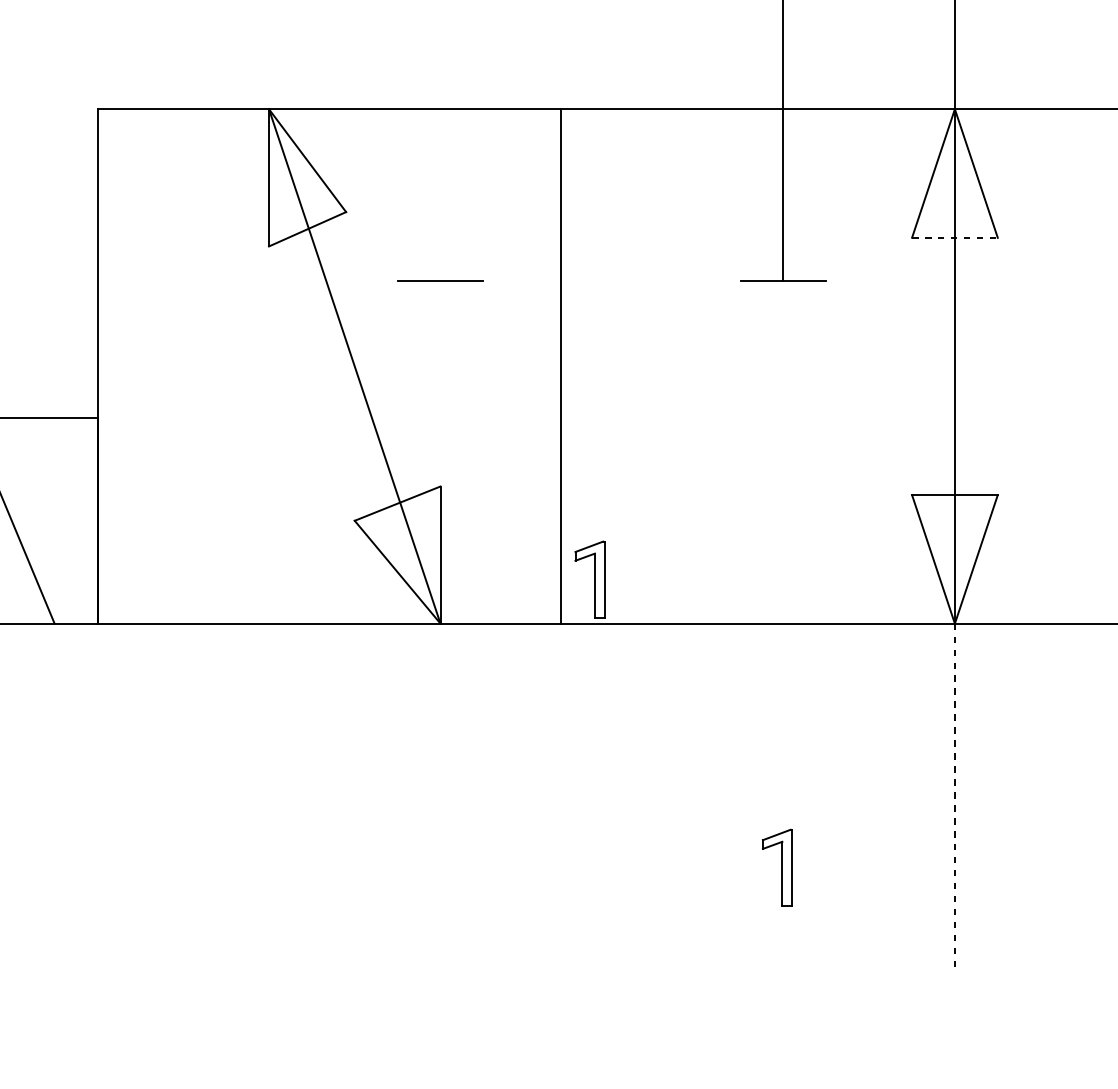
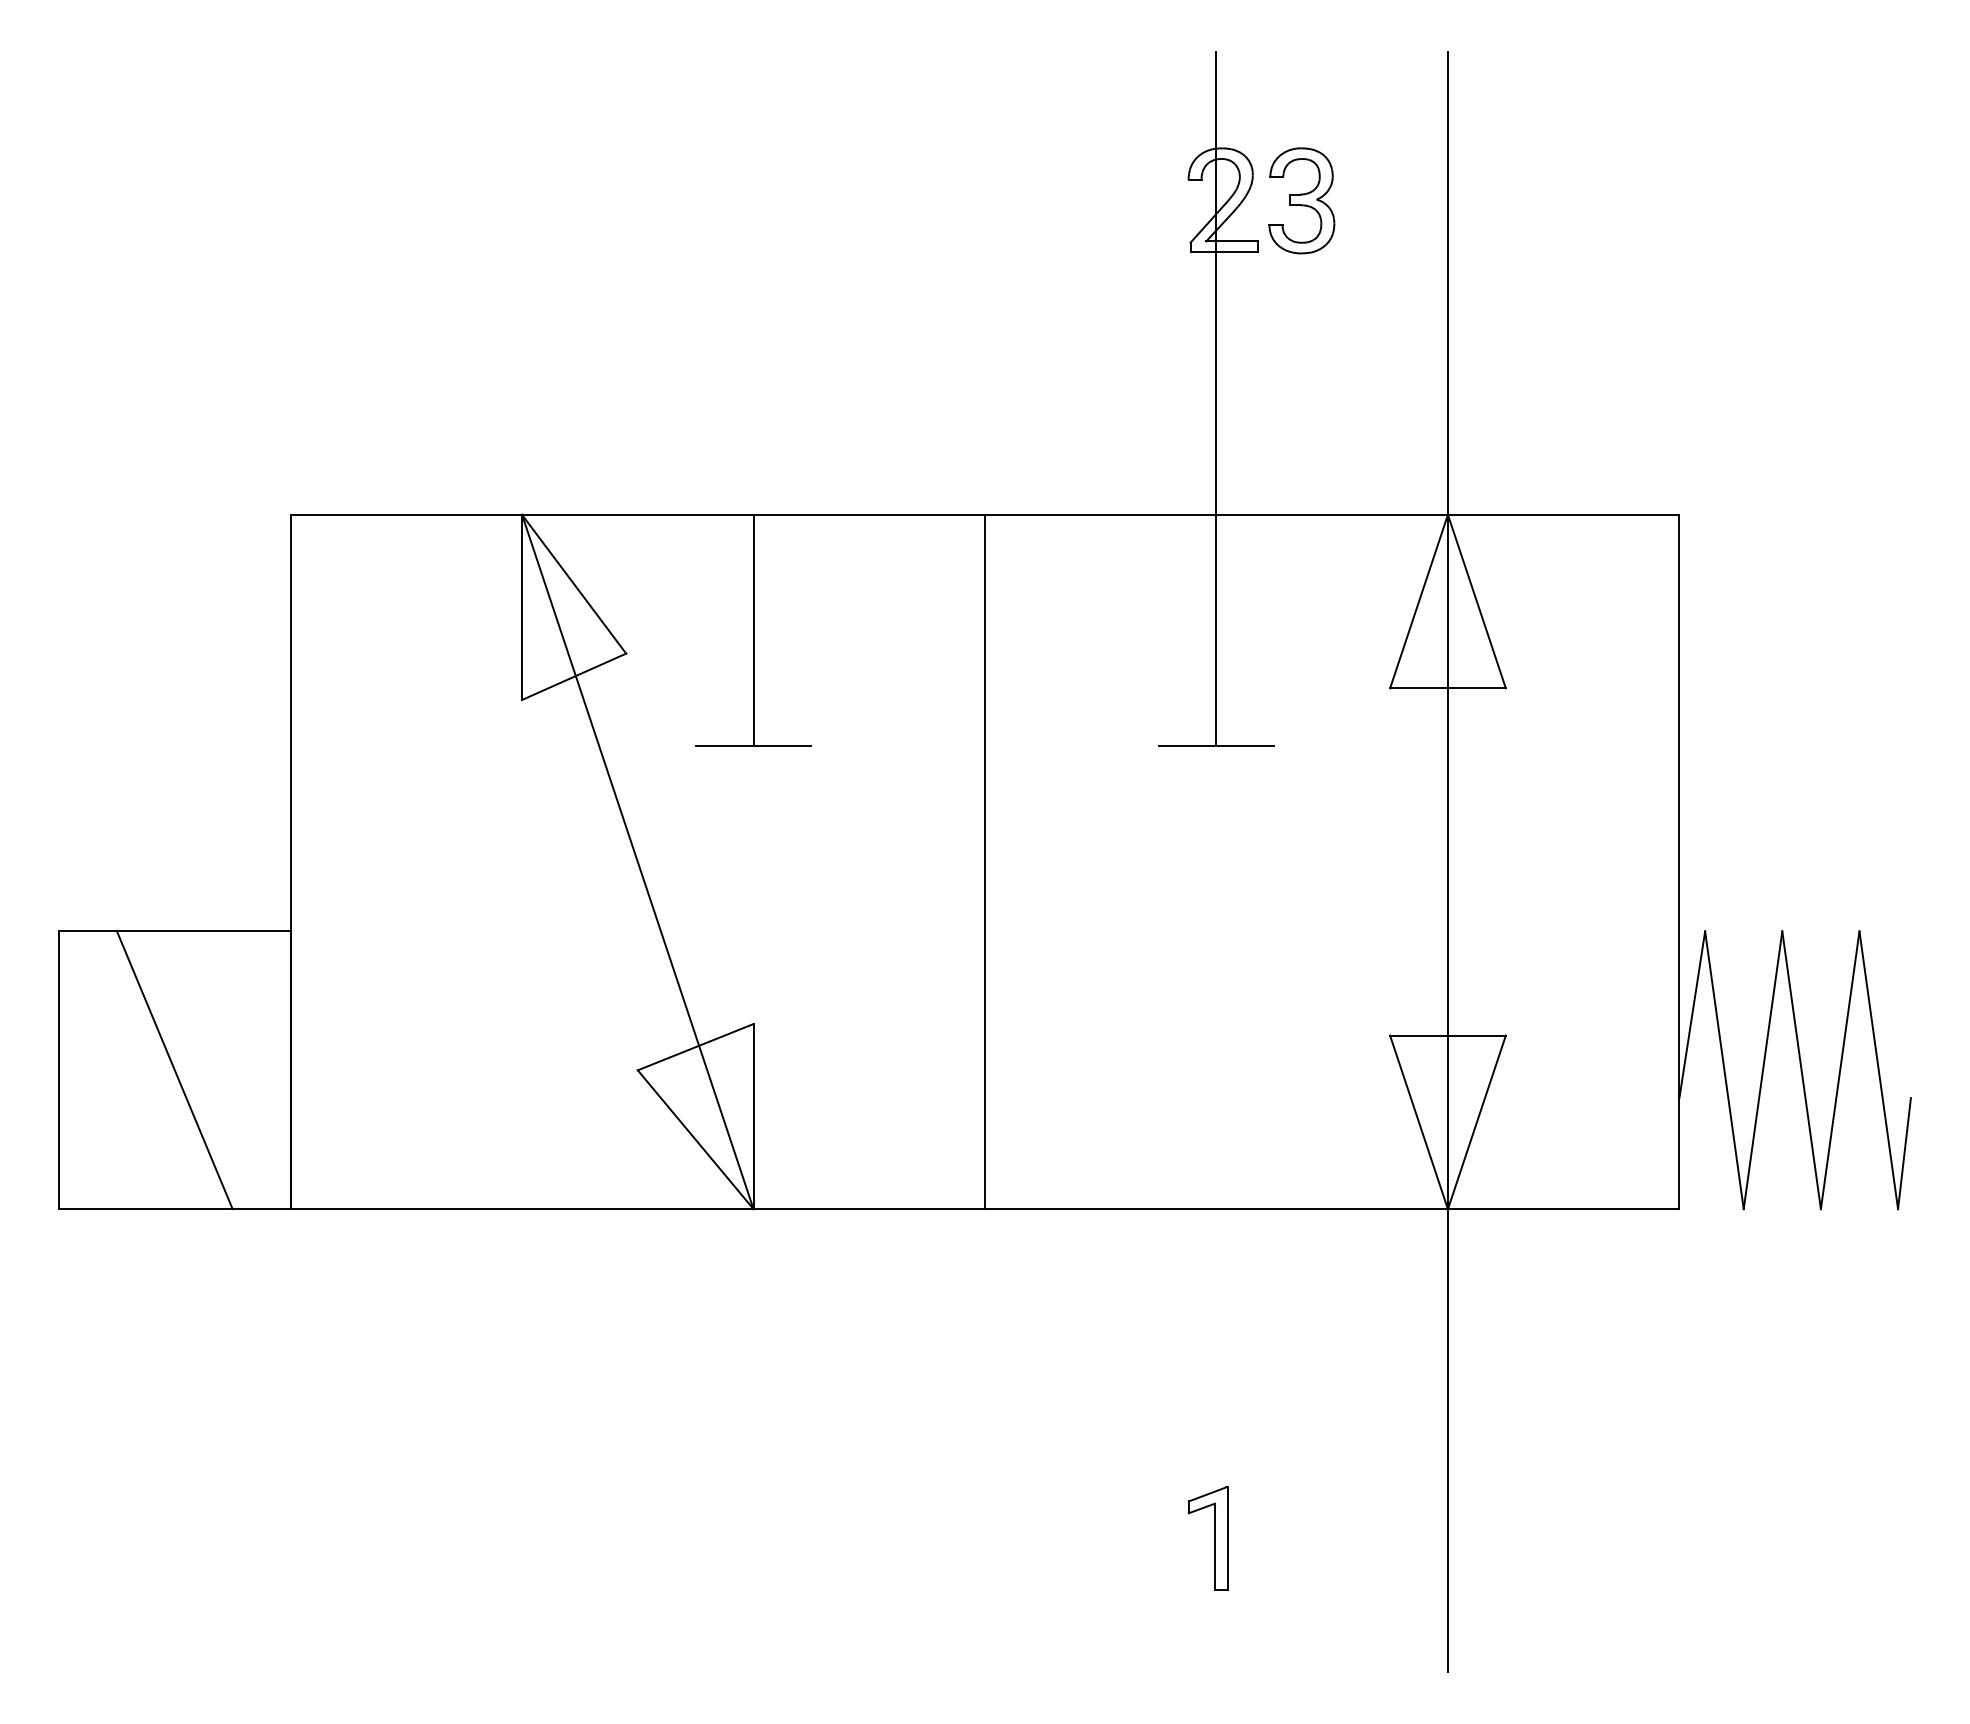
line: (440, 194) -> (753, 630), added
line: (954, 237) -> (1447, 688), dashed -> solid
line: (560, 366) -> (984, 861), moved
part: (594, 579) -> (961, 1149), removed
line: (954, 795) -> (1447, 1441), dashed -> solid

